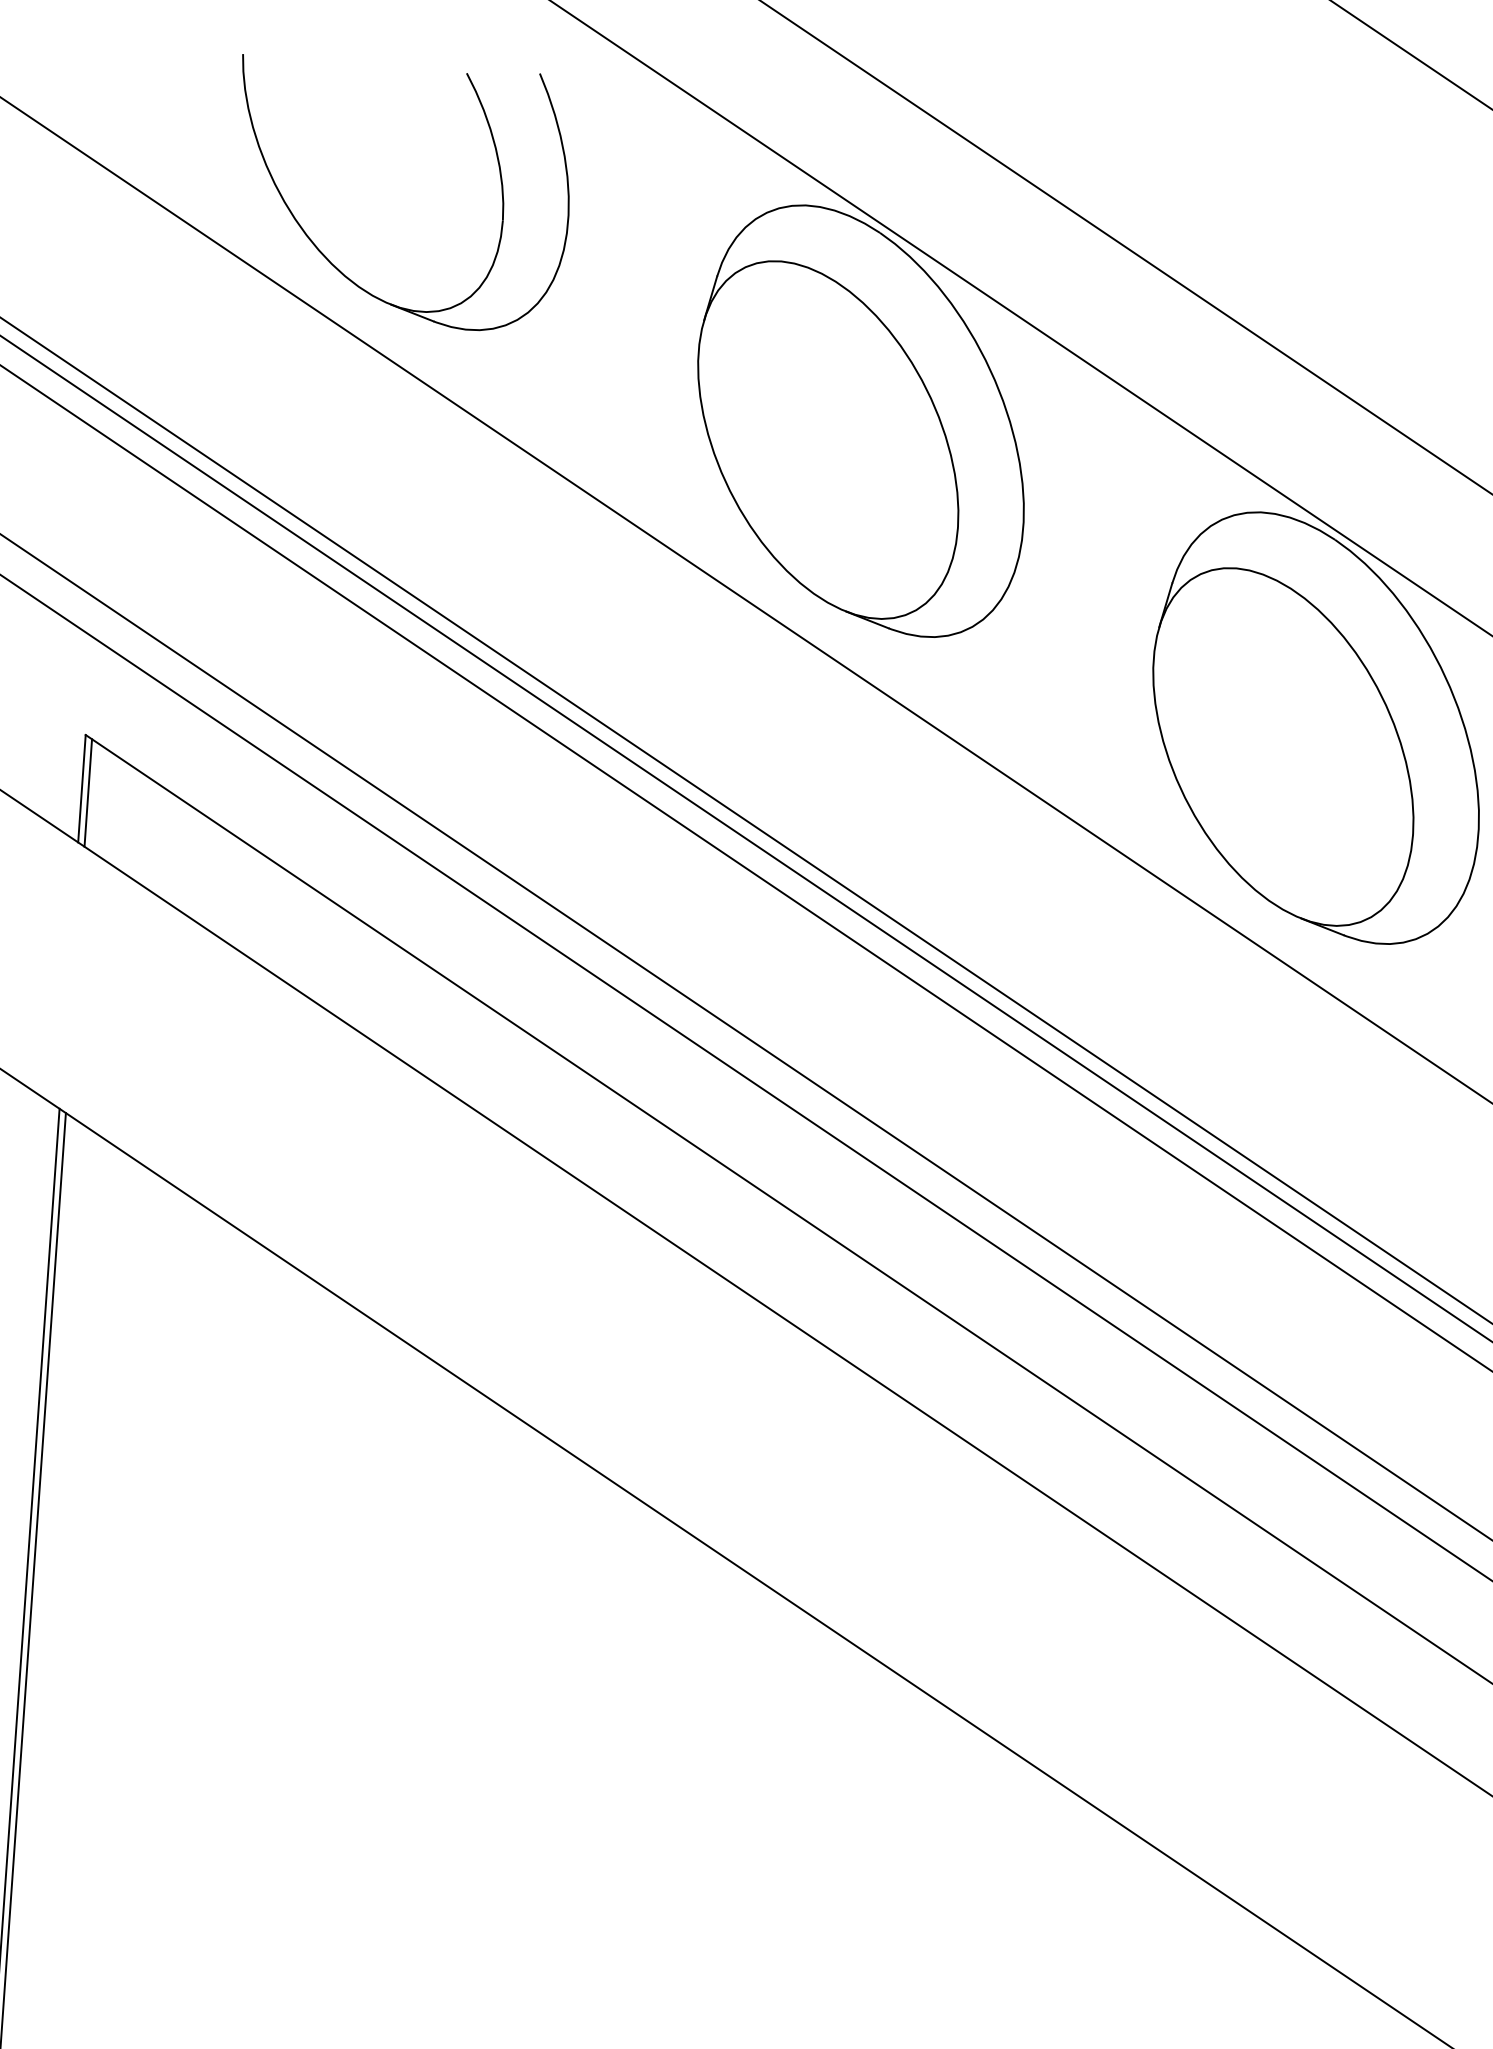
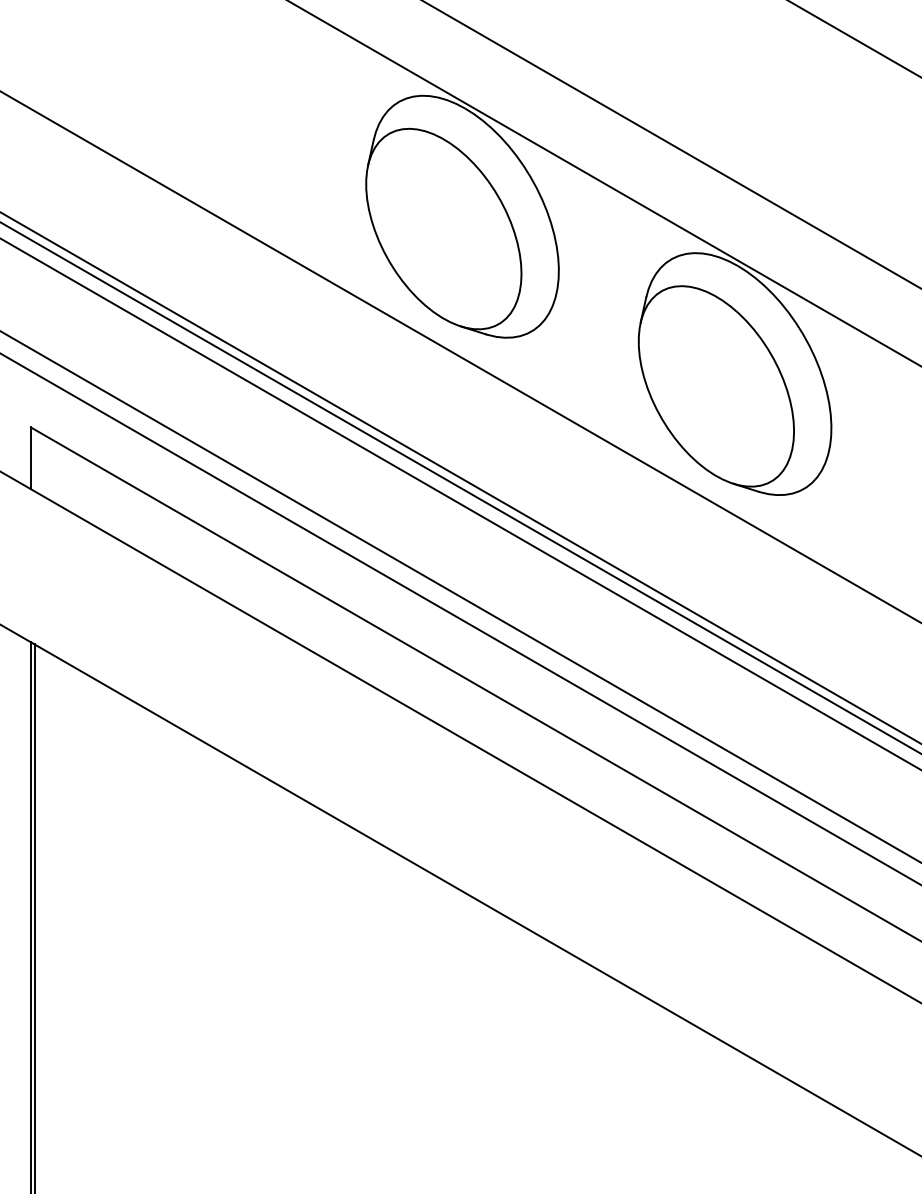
part: (338, 266) -> (156, 149), removed
line: (87, 792) -> (34, 460), removed

